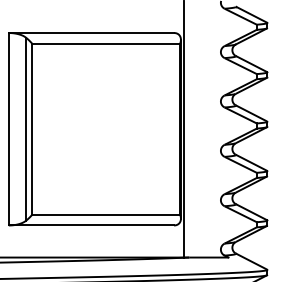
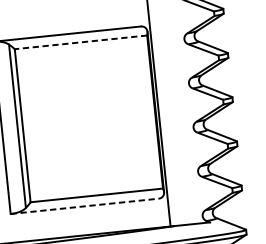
line: (106, 43) -> (81, 42), solid -> dashed
line: (91, 225) -> (84, 206), solid -> dashed

